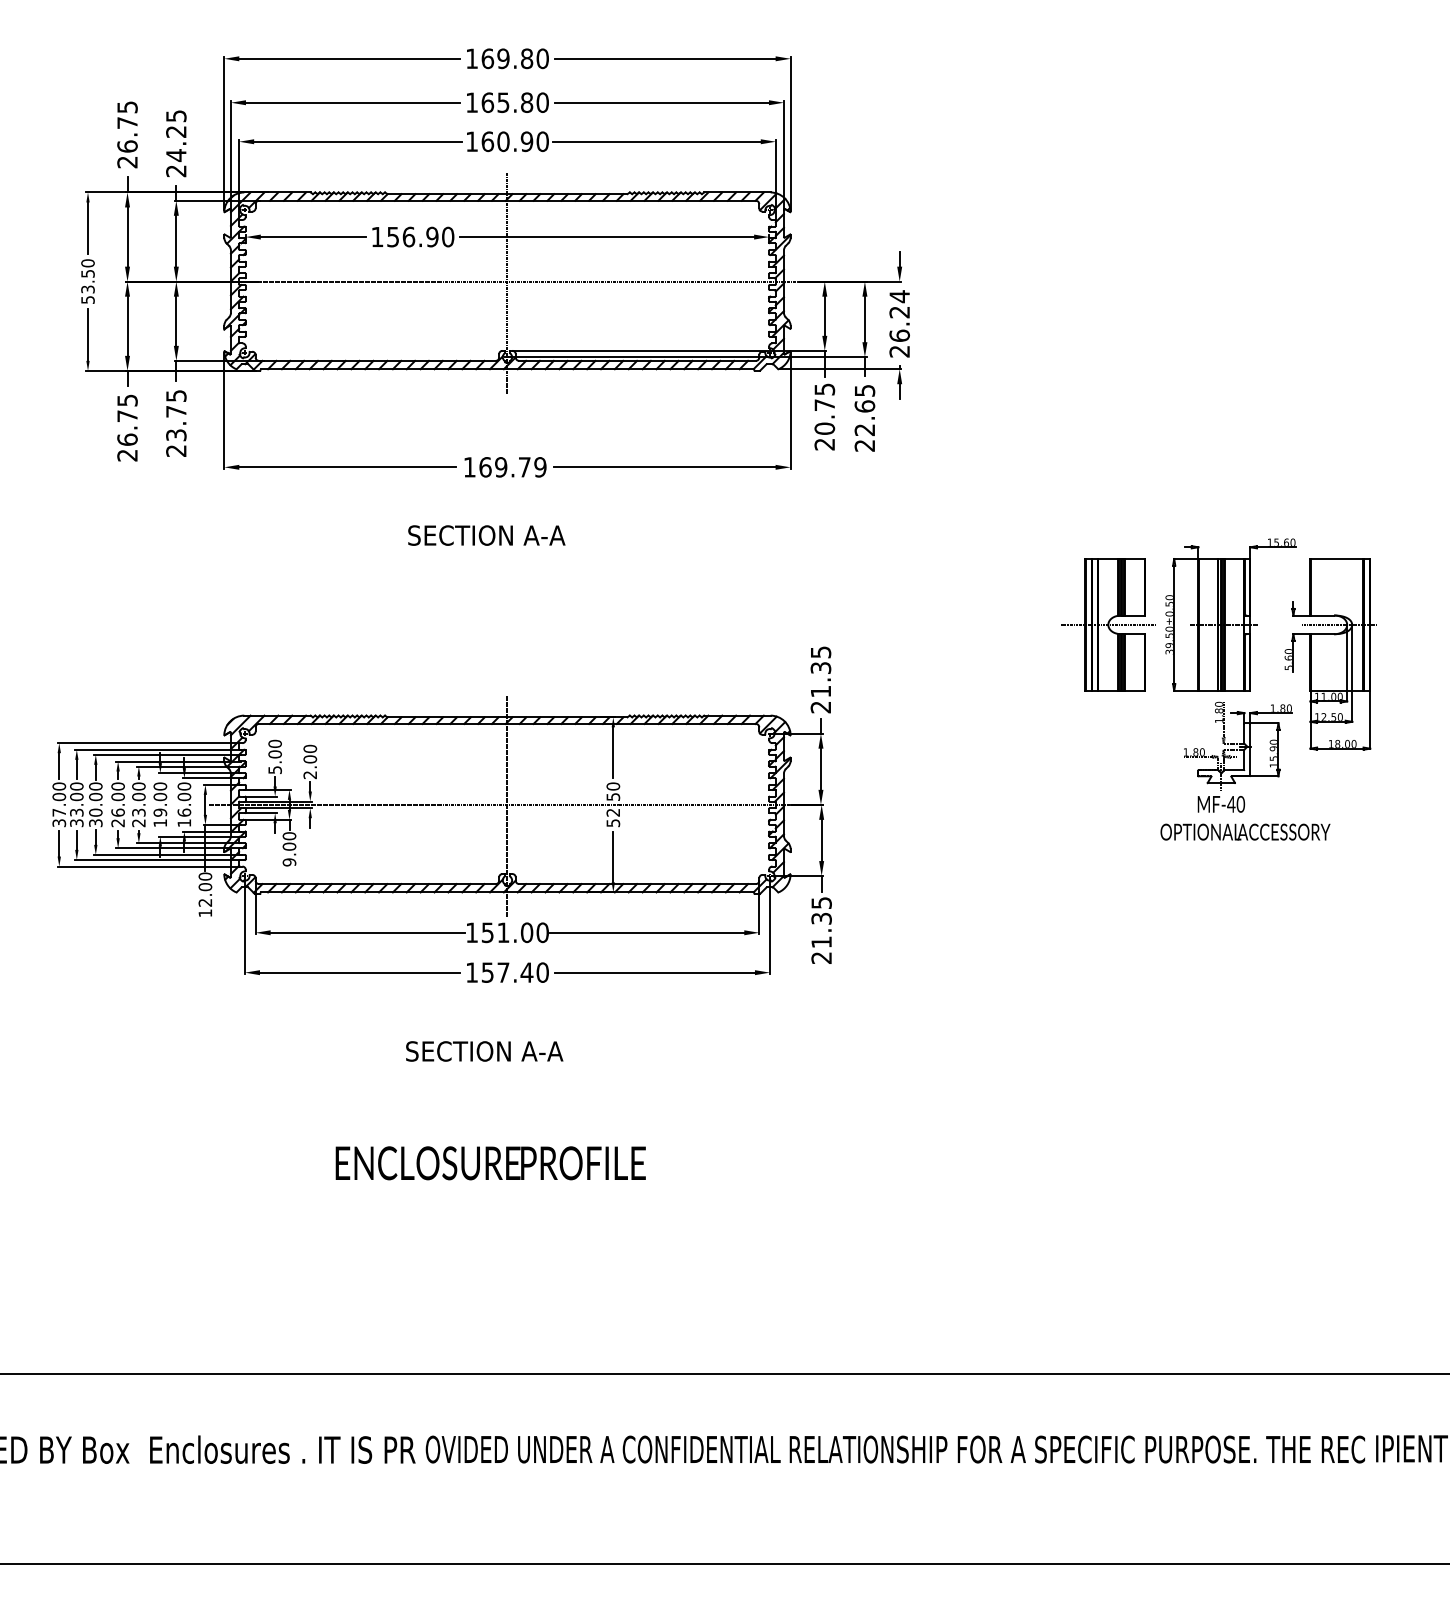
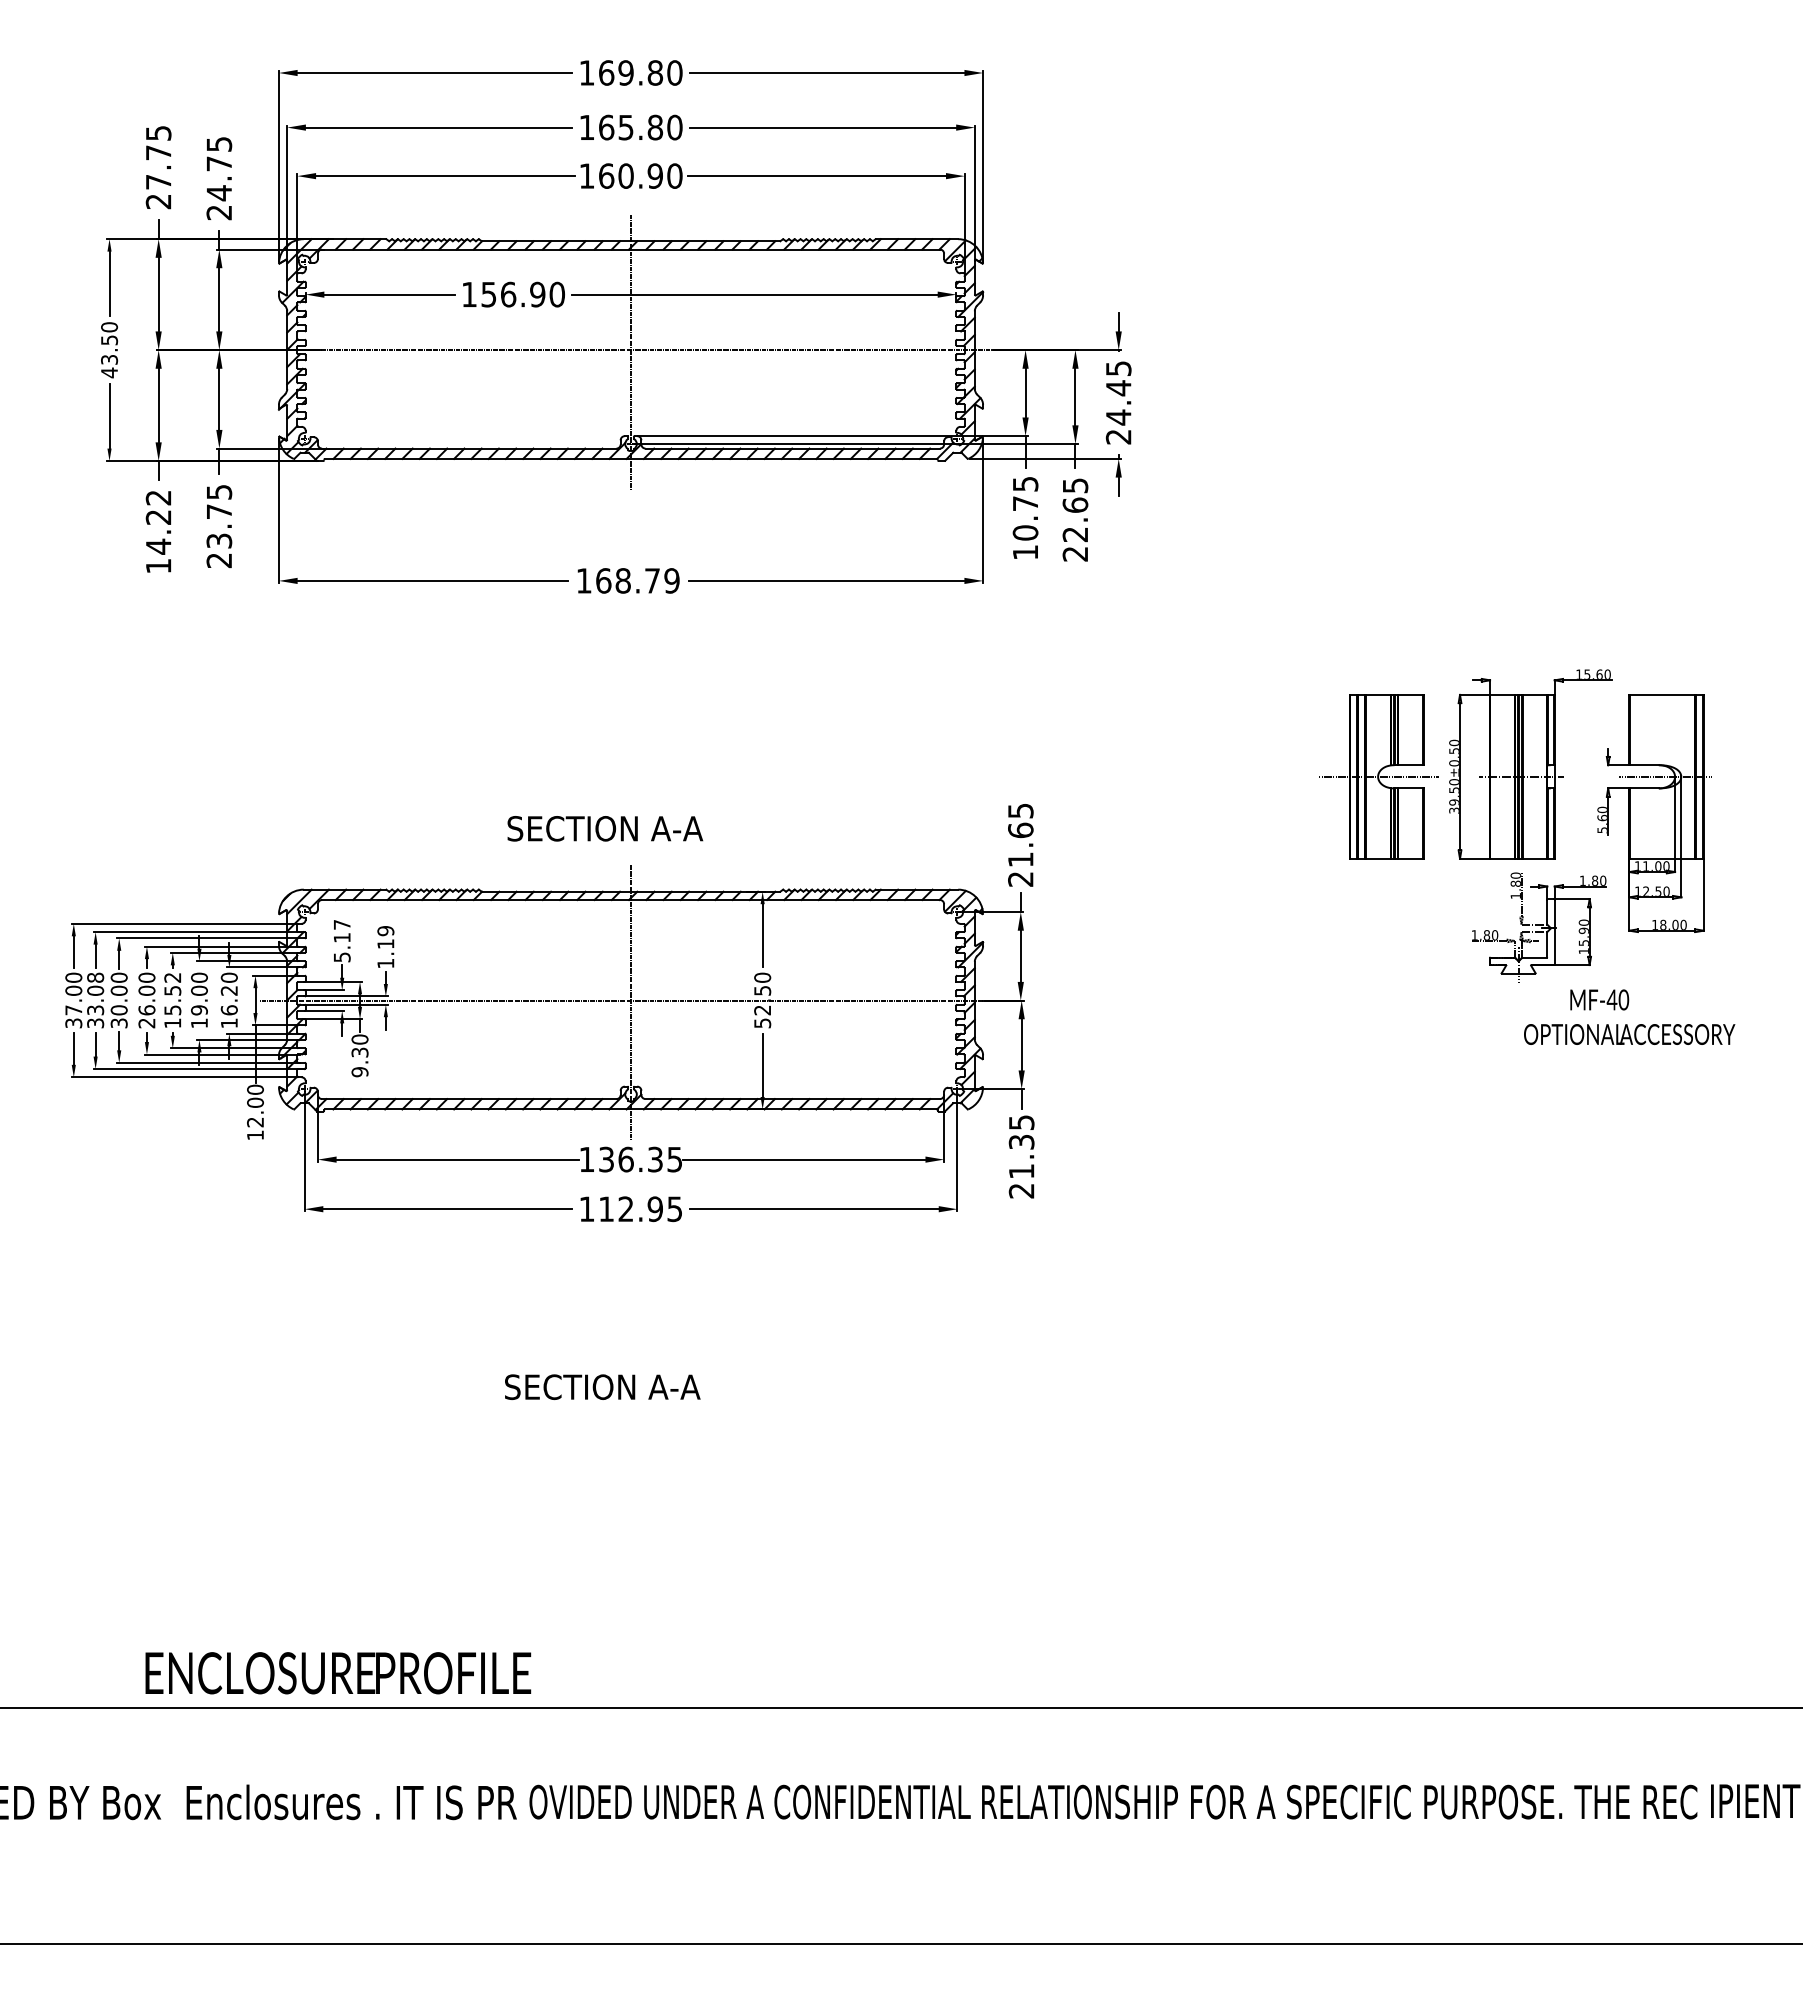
text: (175, 131) -> (218, 163), 24.25 -> 24.75
text: (127, 146) -> (158, 181), 26.75 -> 27.75
text: (87, 299) -> (109, 372), 53.50 -> 43.50
text: (899, 315) -> (1118, 392), 26.24 -> 24.45
text: (127, 427) -> (158, 531), 26.75 -> 14.22
text: (823, 444) -> (1024, 552), 20.75 -> 10.75
text: (500, 466) -> (622, 580), 169.79 -> 168.79
text: (486, 535) -> (605, 828), moved
text: (820, 668) -> (1020, 830), 21.35 -> 21.65
text: (274, 748) -> (341, 930), 5.00 -> 5.17
text: (309, 762) -> (385, 947), 2.00 -> 1.19
text: (76, 786) -> (95, 977), 33.00 -> 33.08
text: (183, 796) -> (228, 990), 16.00 -> 16.20
text: (138, 804) -> (172, 1000), 23.00 -> 15.52
text: (1245, 817) -> (1629, 1016), moved
text: (289, 846) -> (359, 1052), 9.00 -> 9.30
text: (515, 932) -> (640, 1159), 151.00 -> 136.35
text: (515, 972) -> (640, 1209), 157.40 -> 112.95
text: (484, 1050) -> (602, 1386), moved
text: (490, 1163) -> (338, 1673), moved

